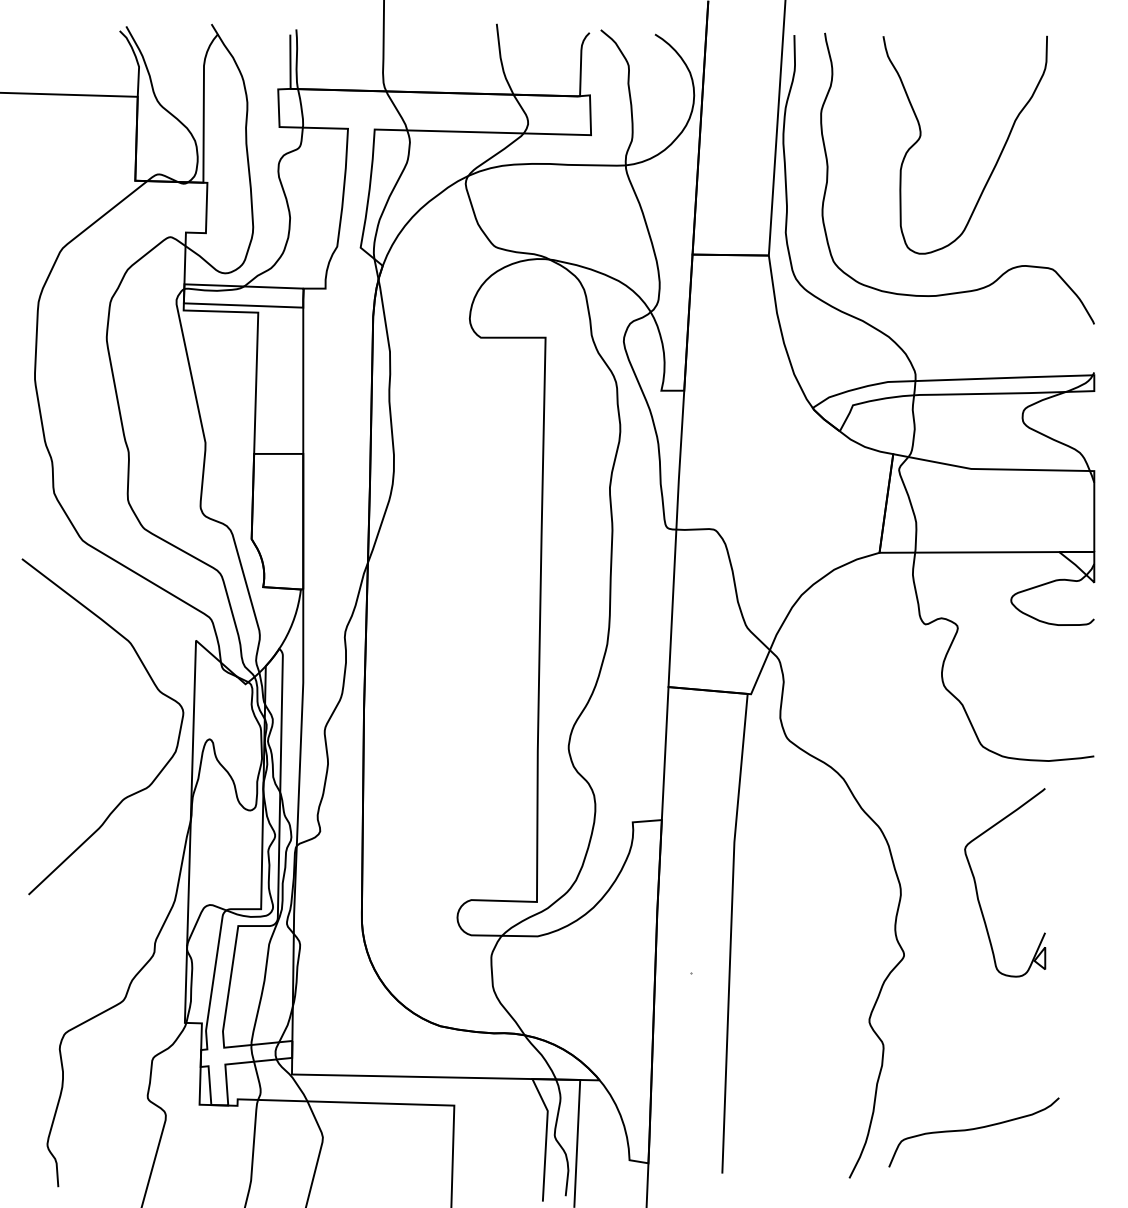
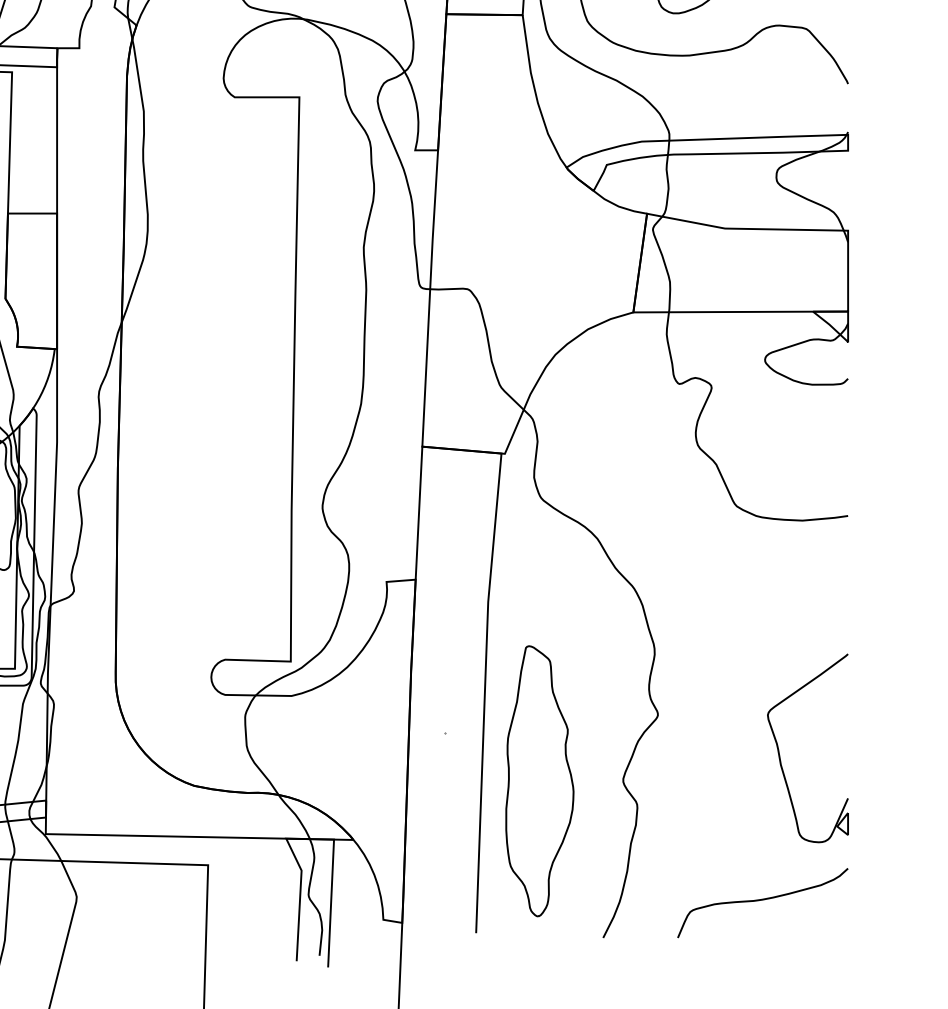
part: (977, 888) -> (780, 754), moved
part: (785, 1021) -> (539, 781), added
curve: (972, 1130) -> (761, 901), moved

